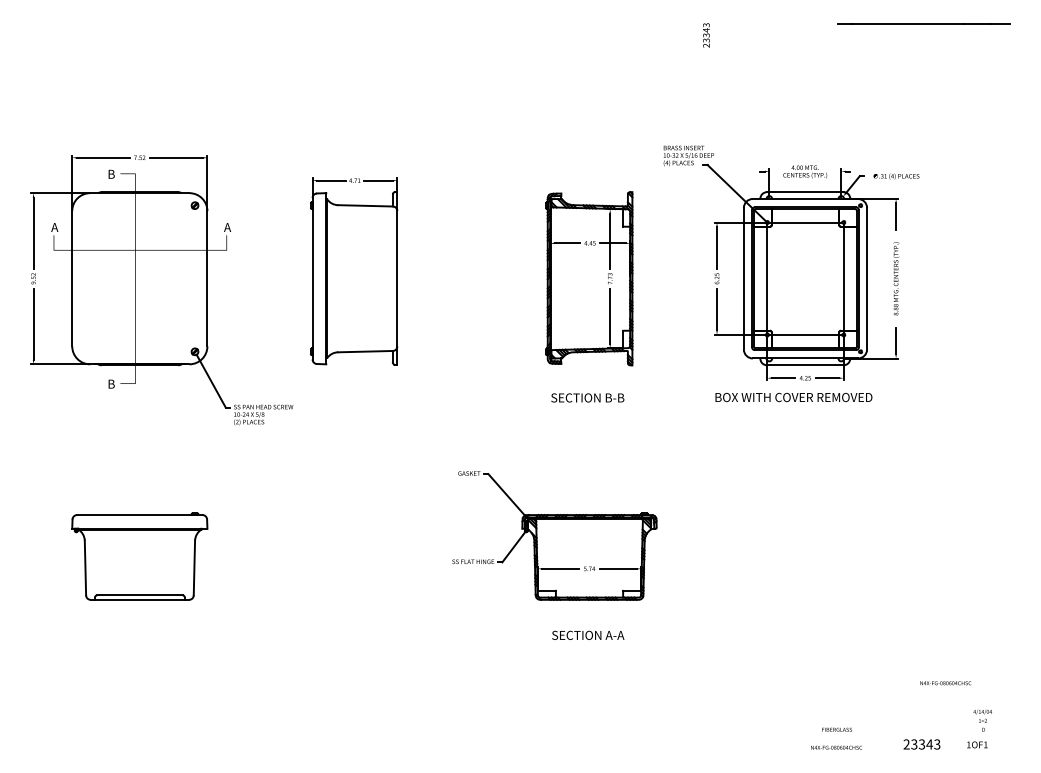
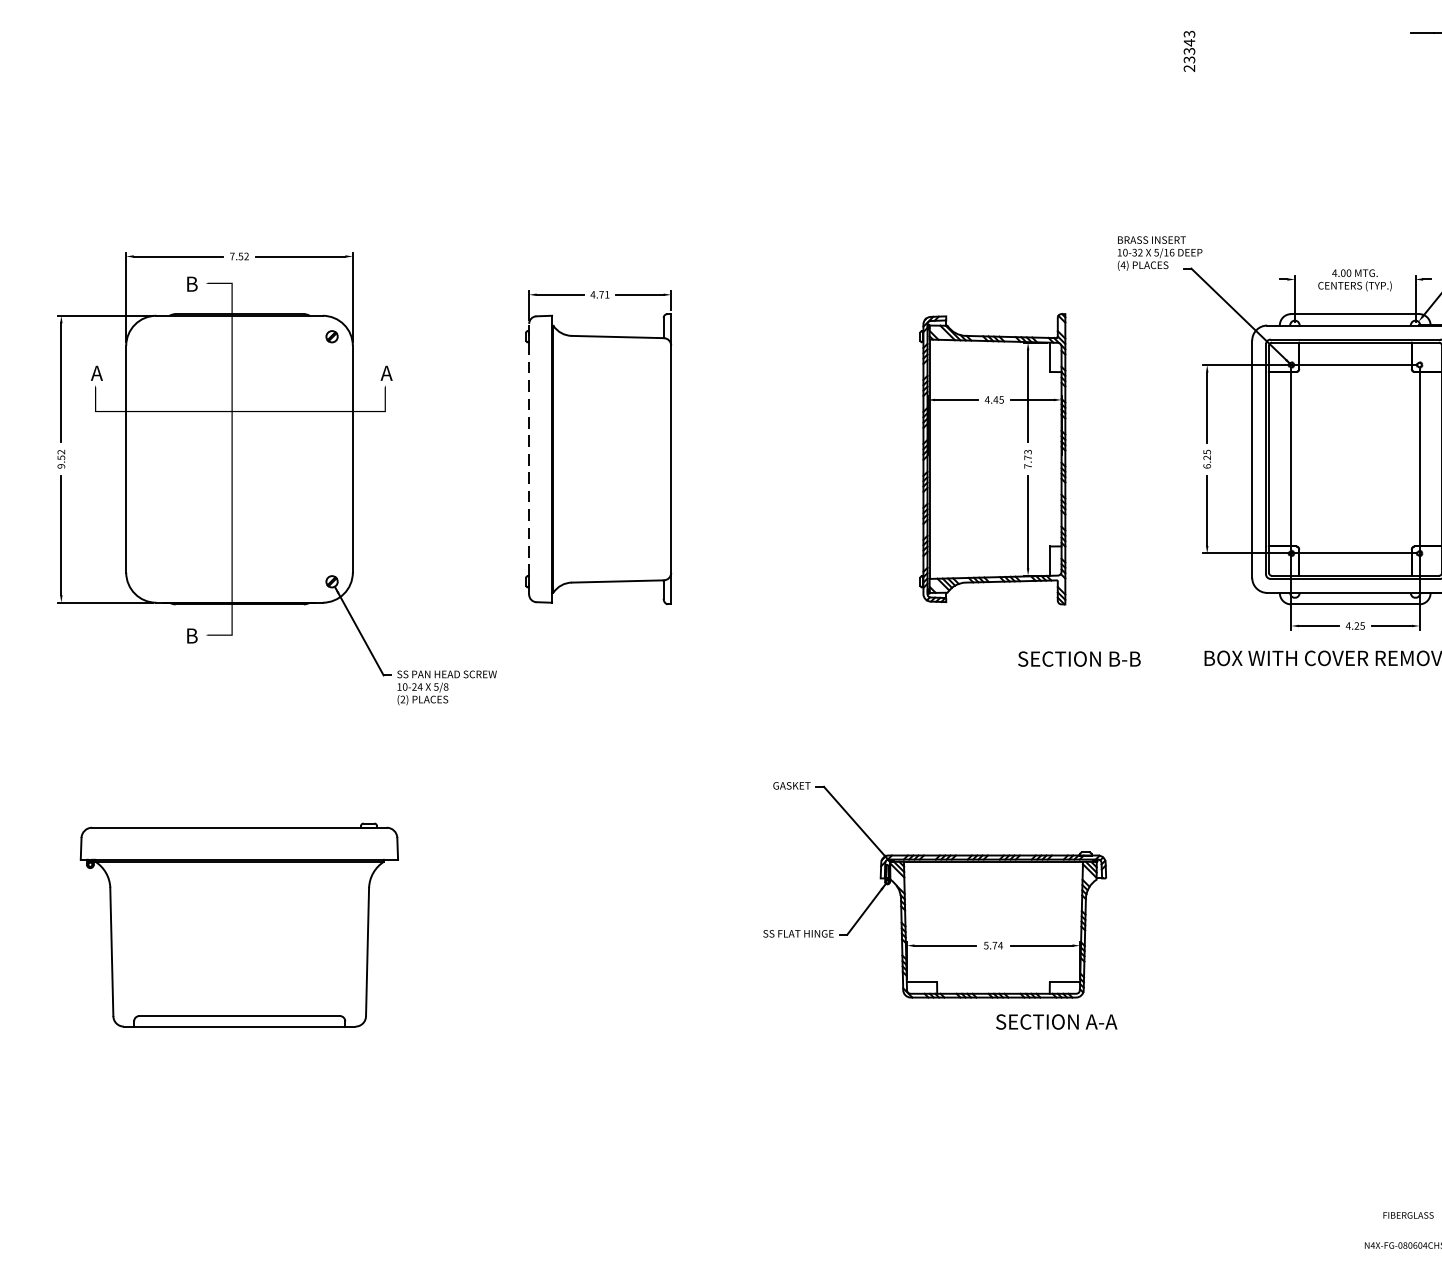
line: (312, 278) -> (529, 458), solid -> dashed
text: (587, 397) -> (1078, 658), moved
part: (139, 556) -> (238, 924), size x1.4
text: (588, 634) -> (1057, 1020), moved

